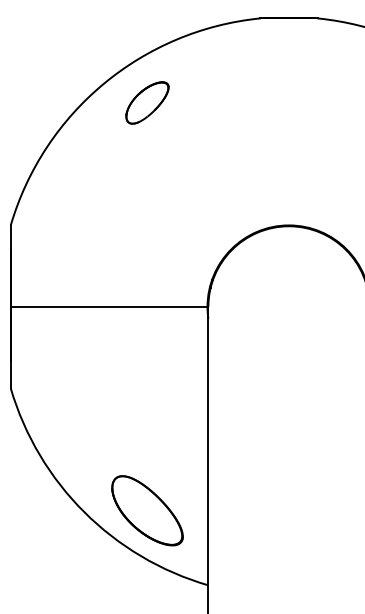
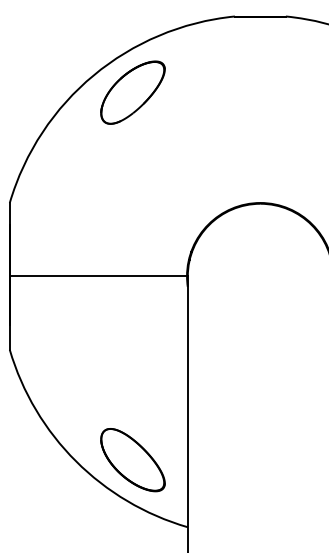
part: (147, 102) -> (132, 92), size x1.67

